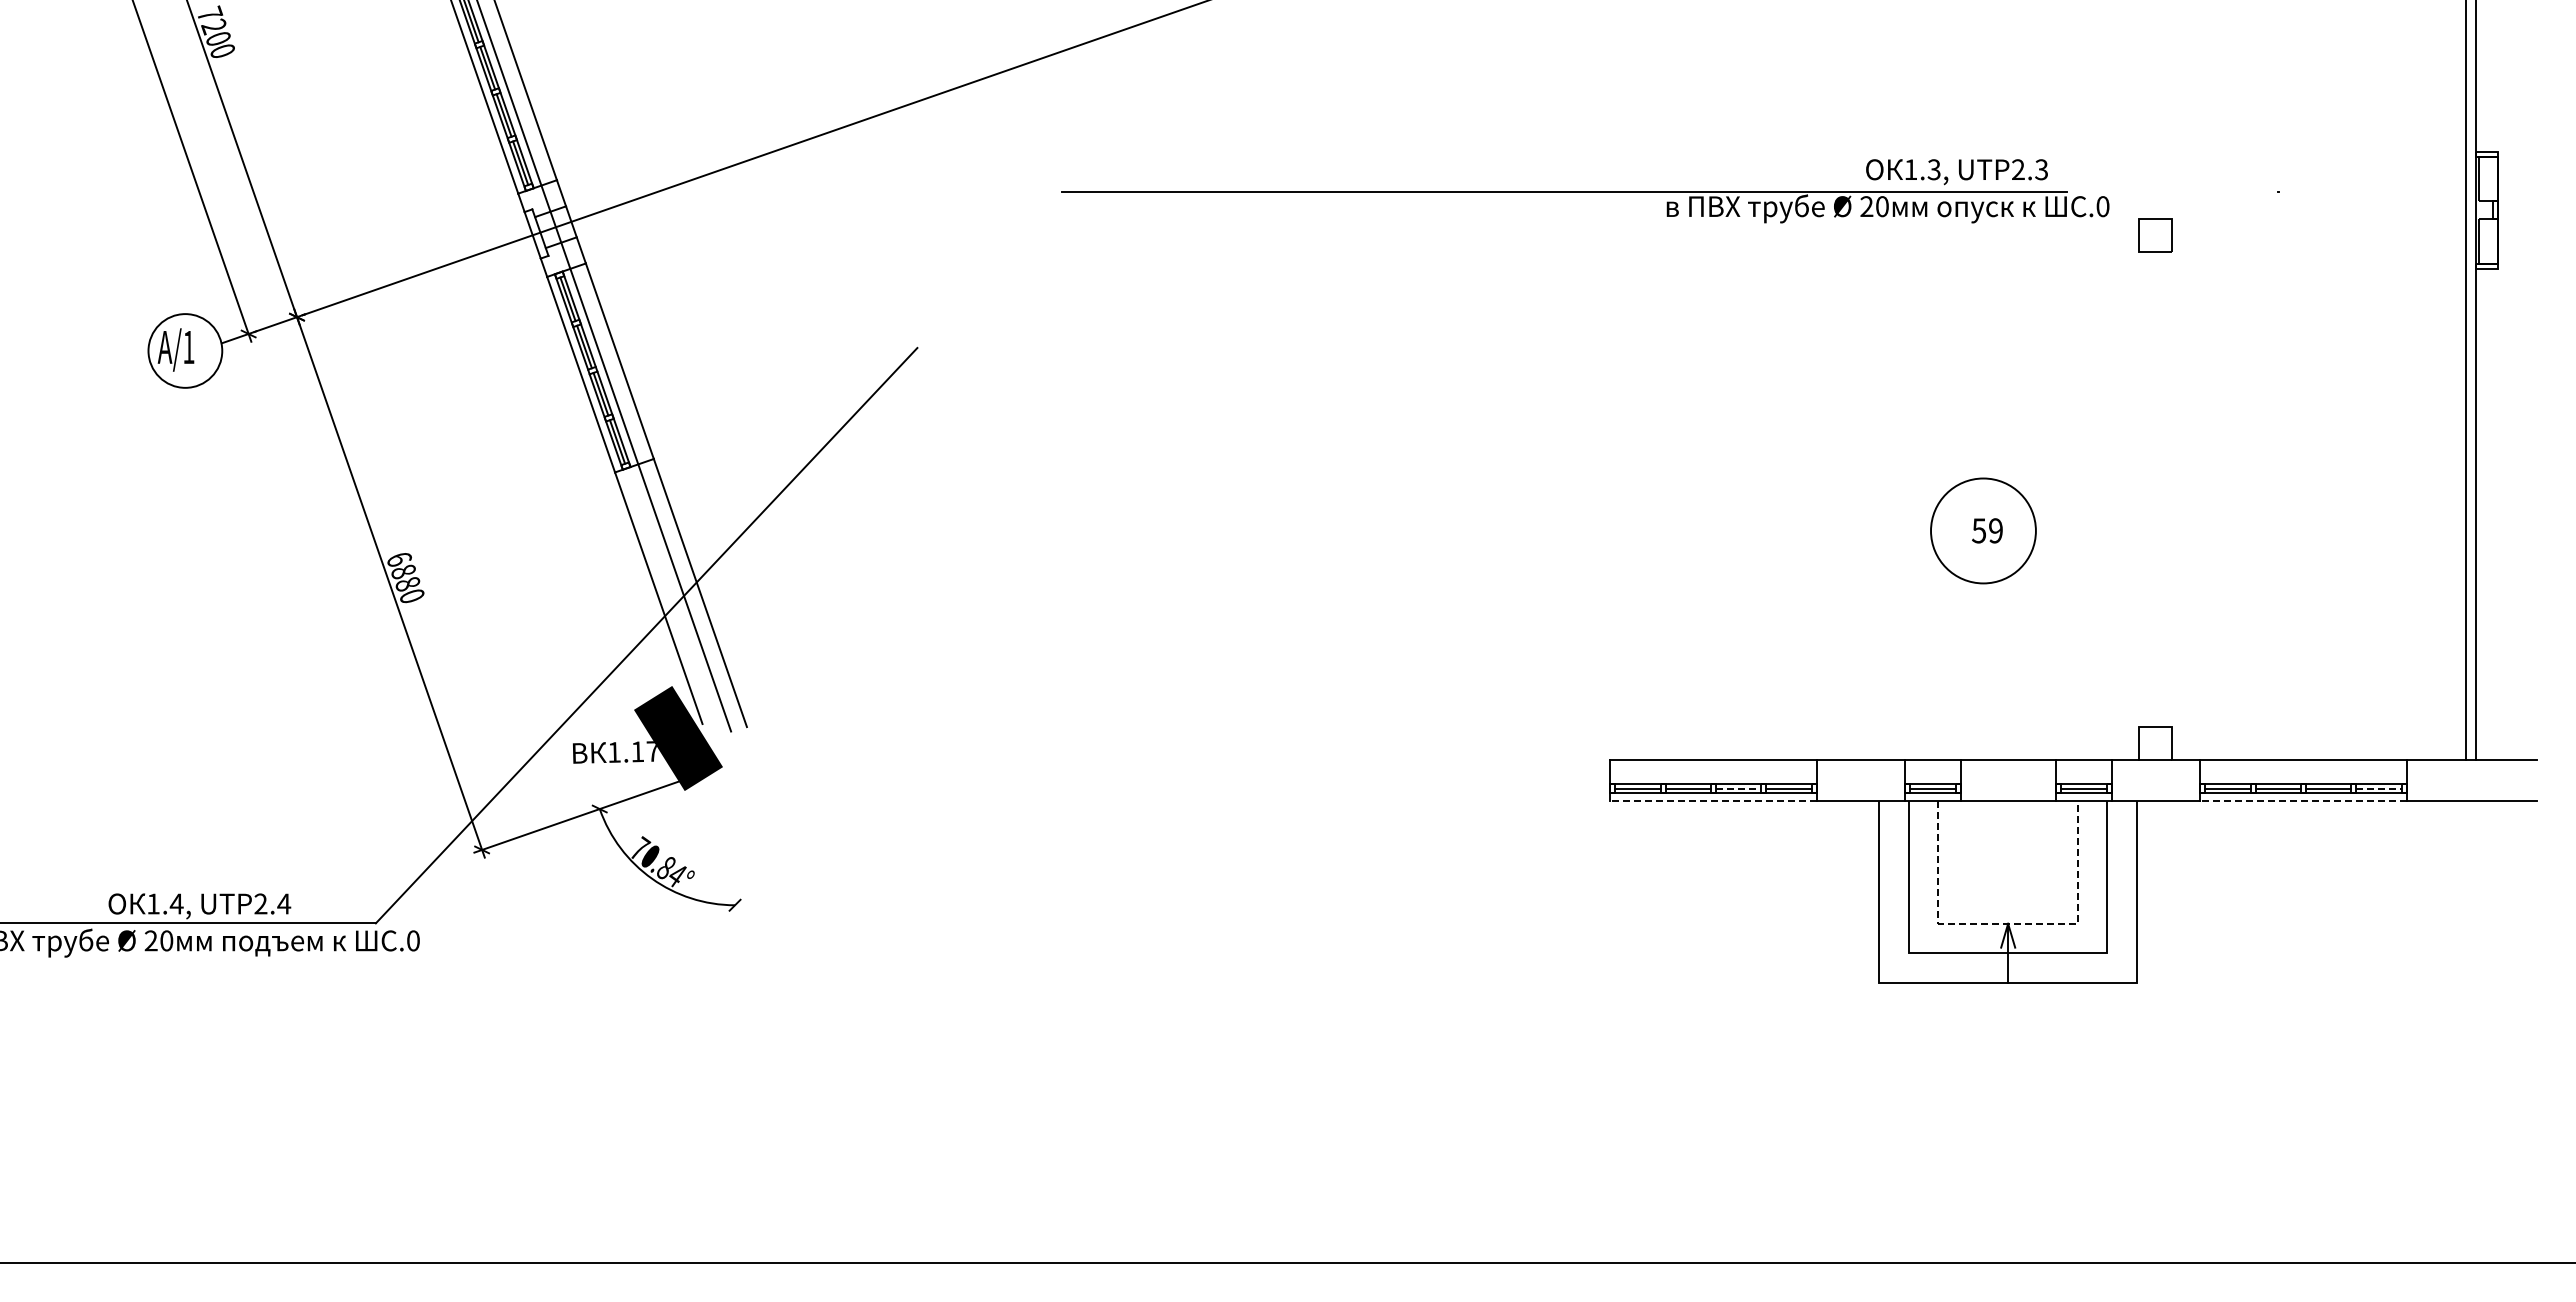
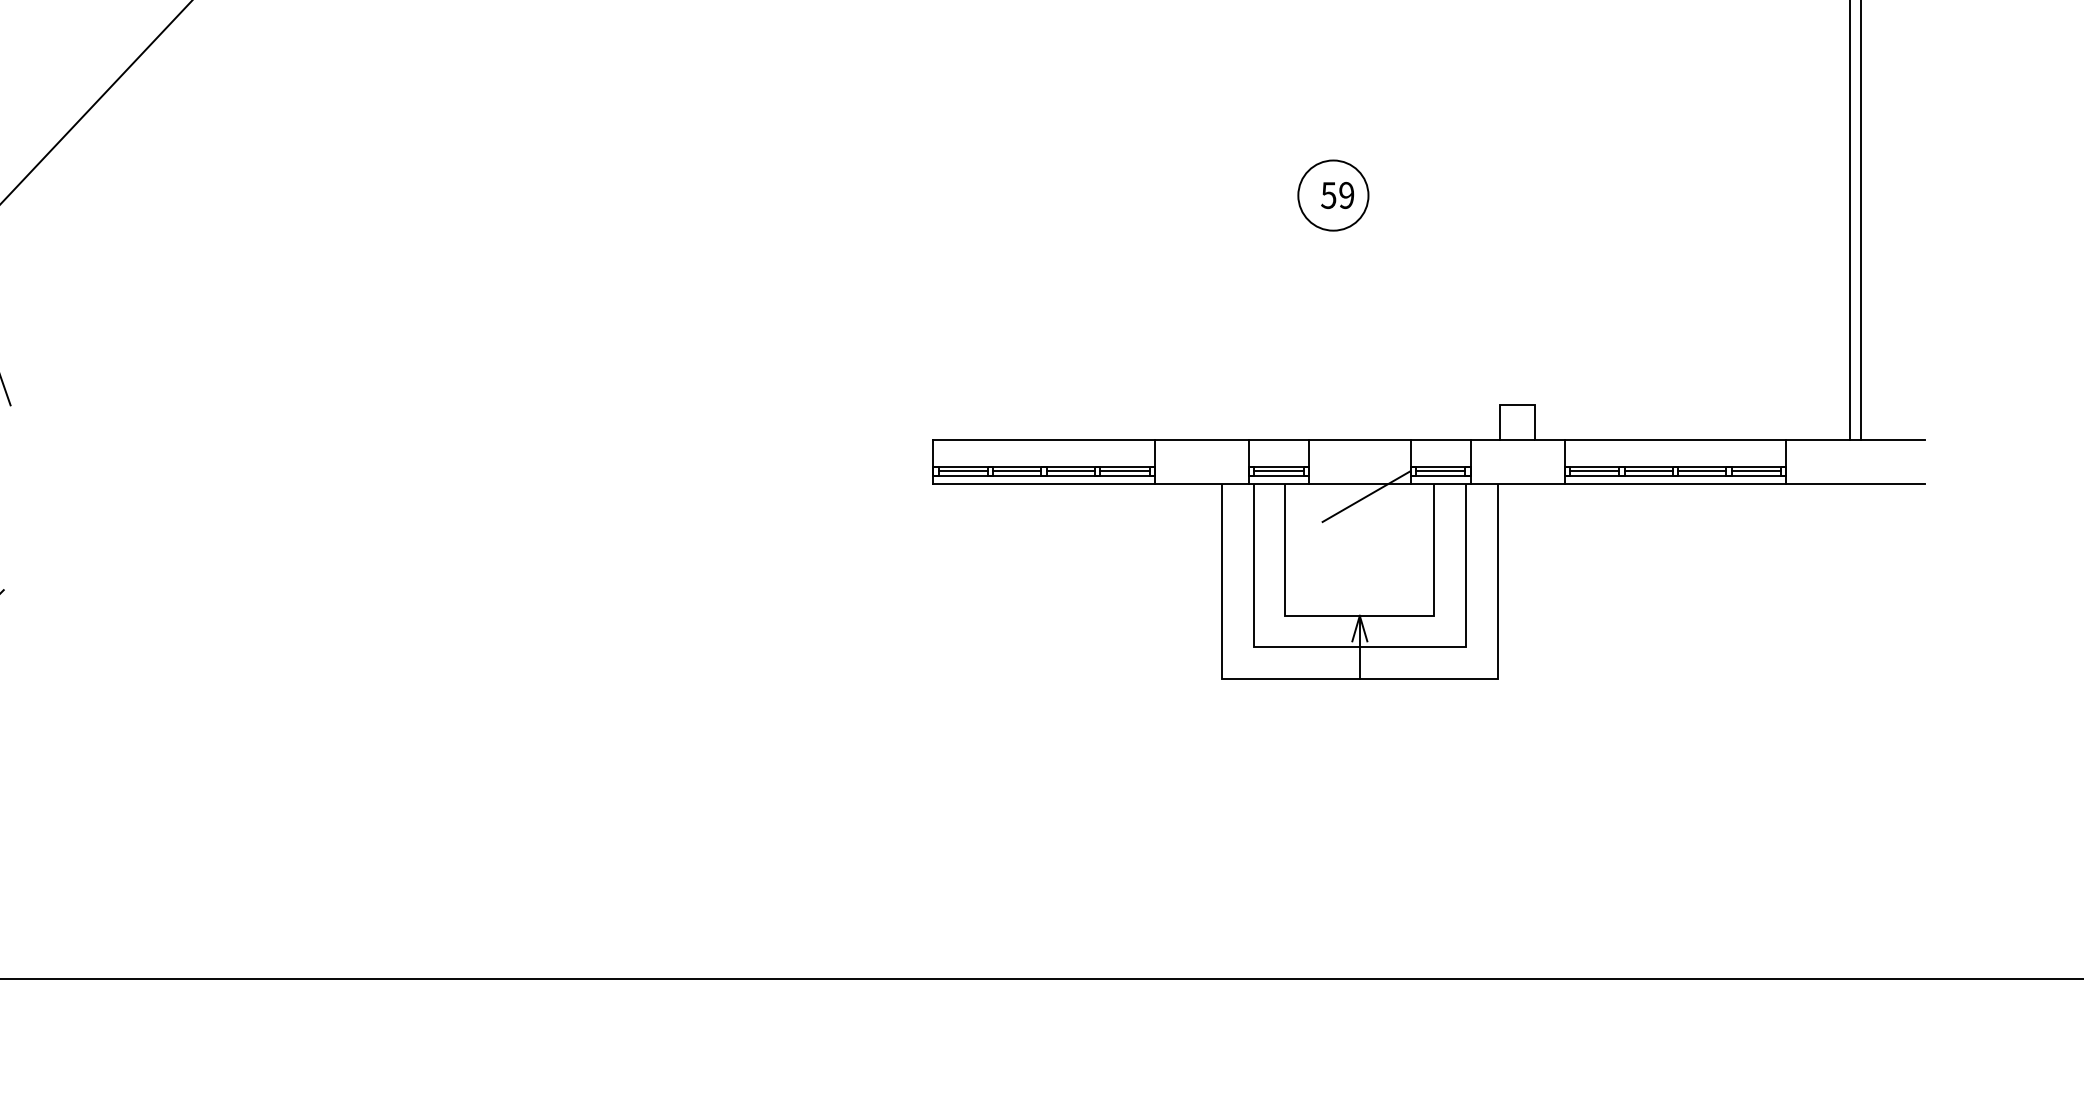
circle: (1983, 530) -> (1333, 195), size x0.62
line: (1738, 788) -> (1071, 471), dashed -> solid
line: (2379, 788) -> (1757, 471), dashed -> solid
line: (1712, 800) -> (1043, 483), dashed -> solid
line: (2302, 800) -> (1674, 483), dashed -> solid
line: (2014, 812) -> (1366, 496), added
line: (2008, 923) -> (1360, 615), dashed -> solid

